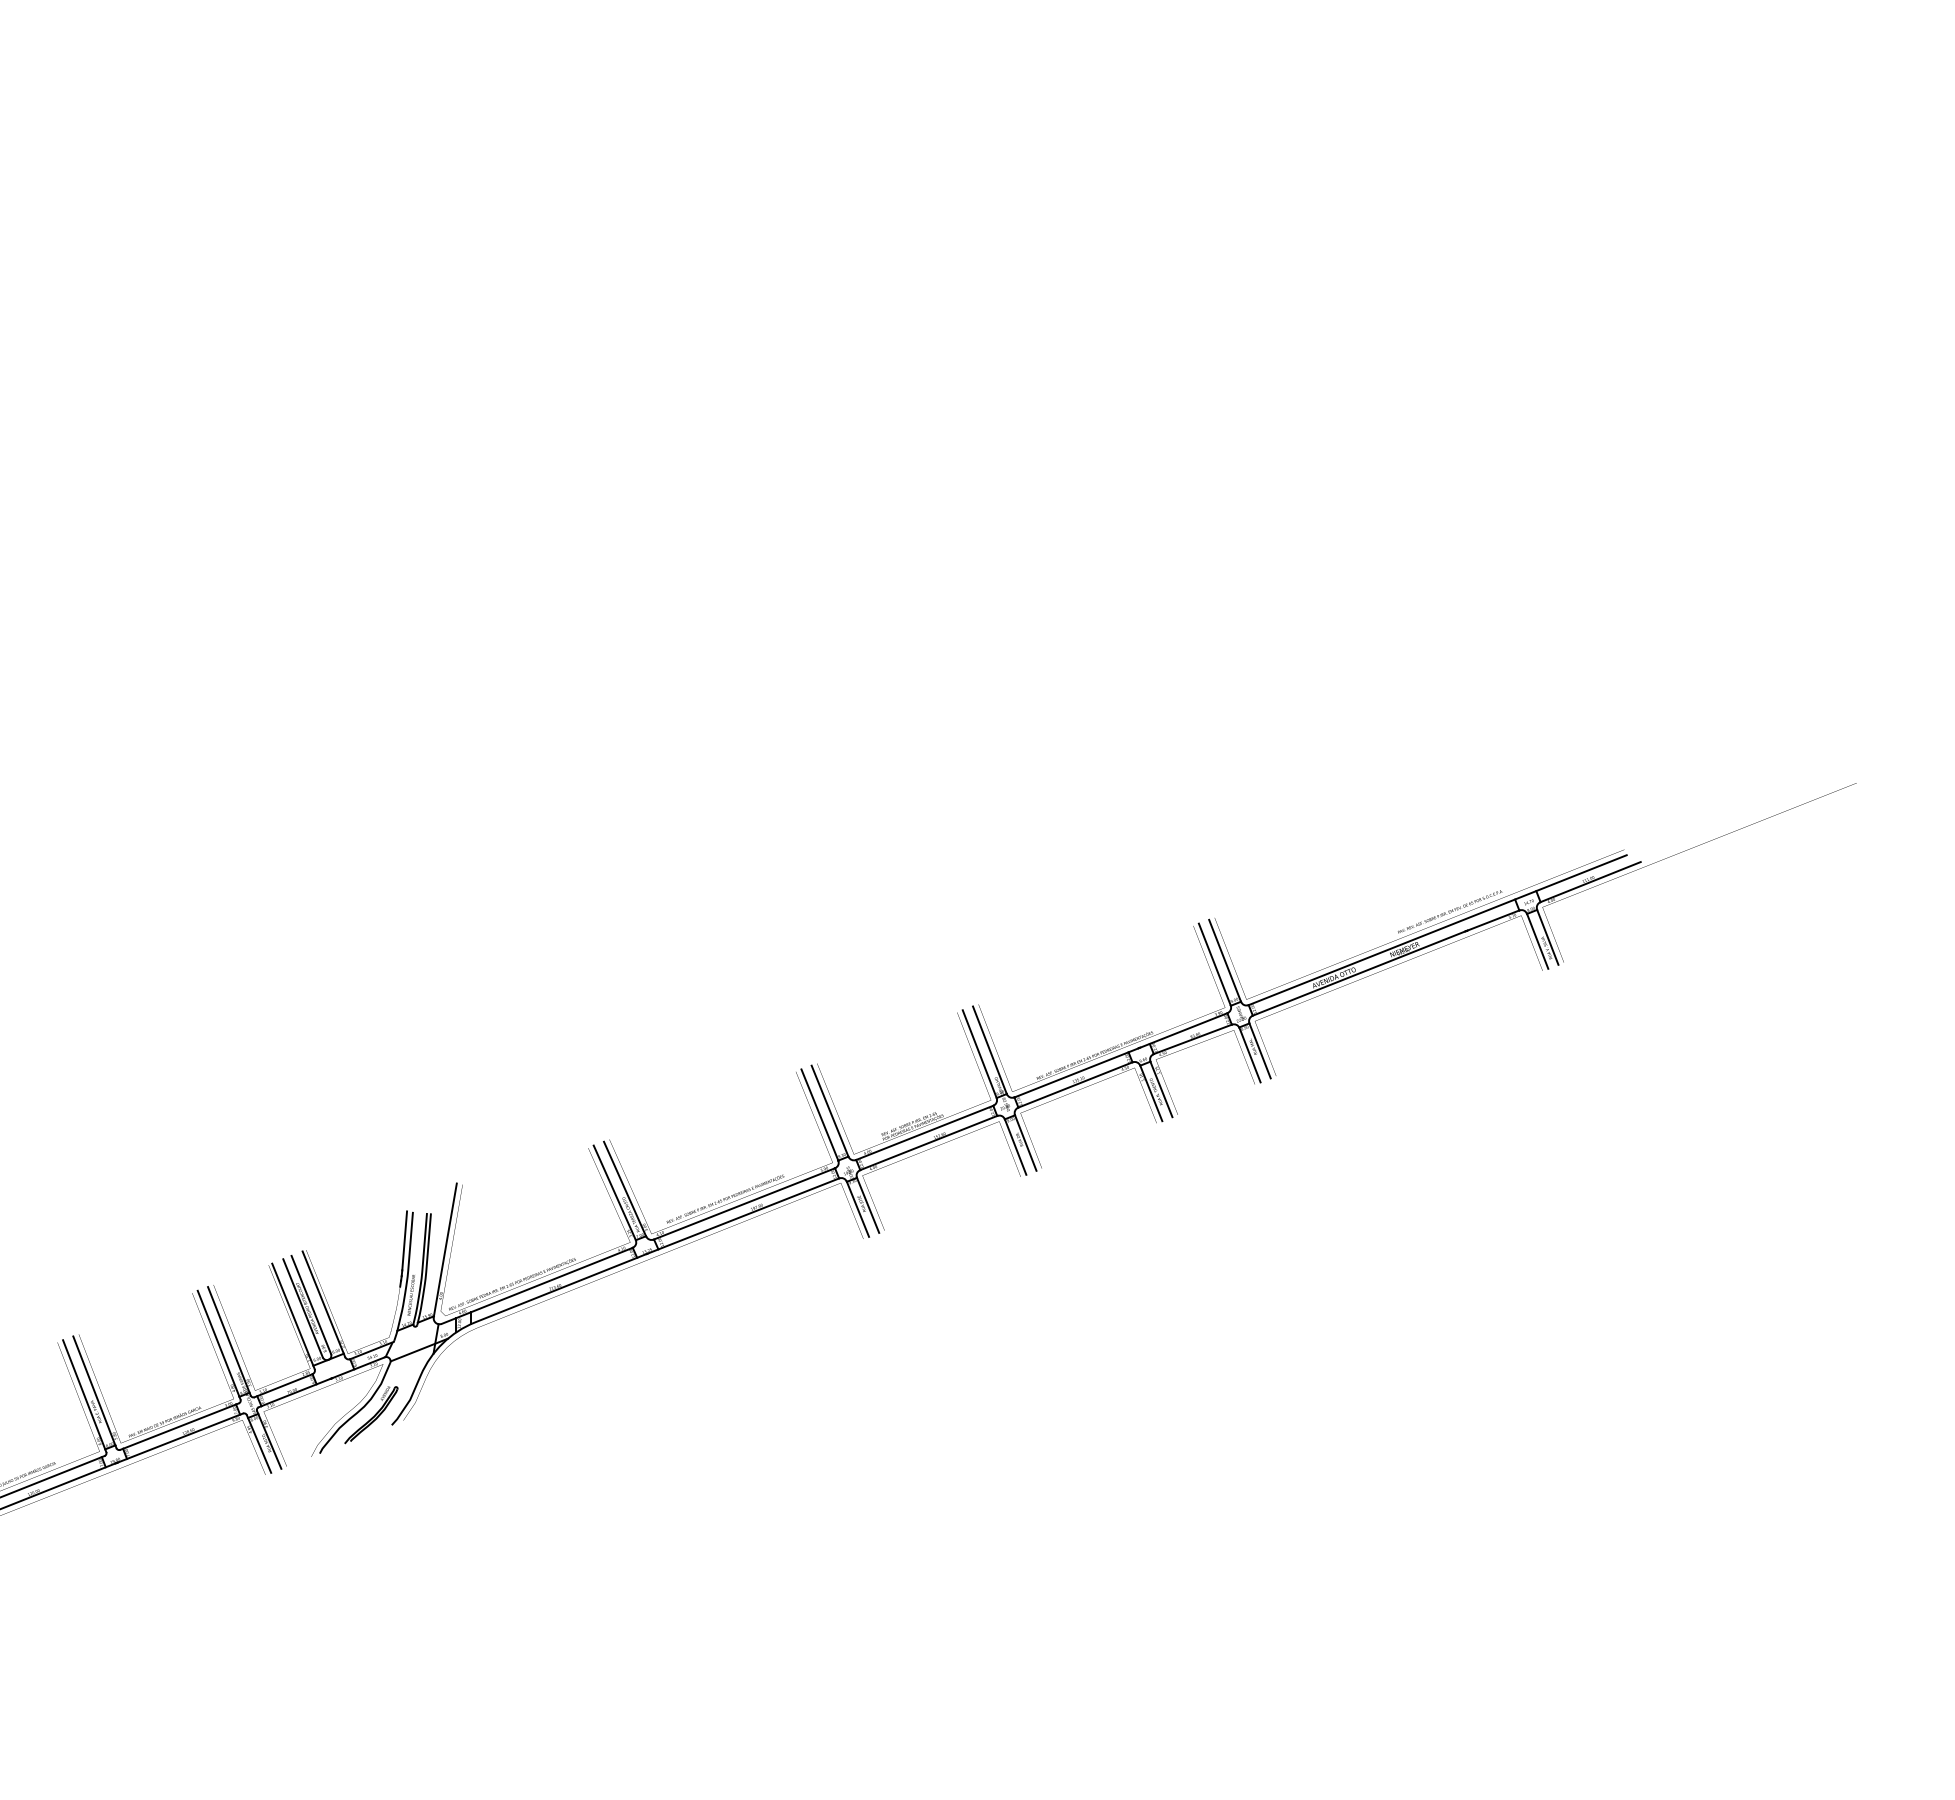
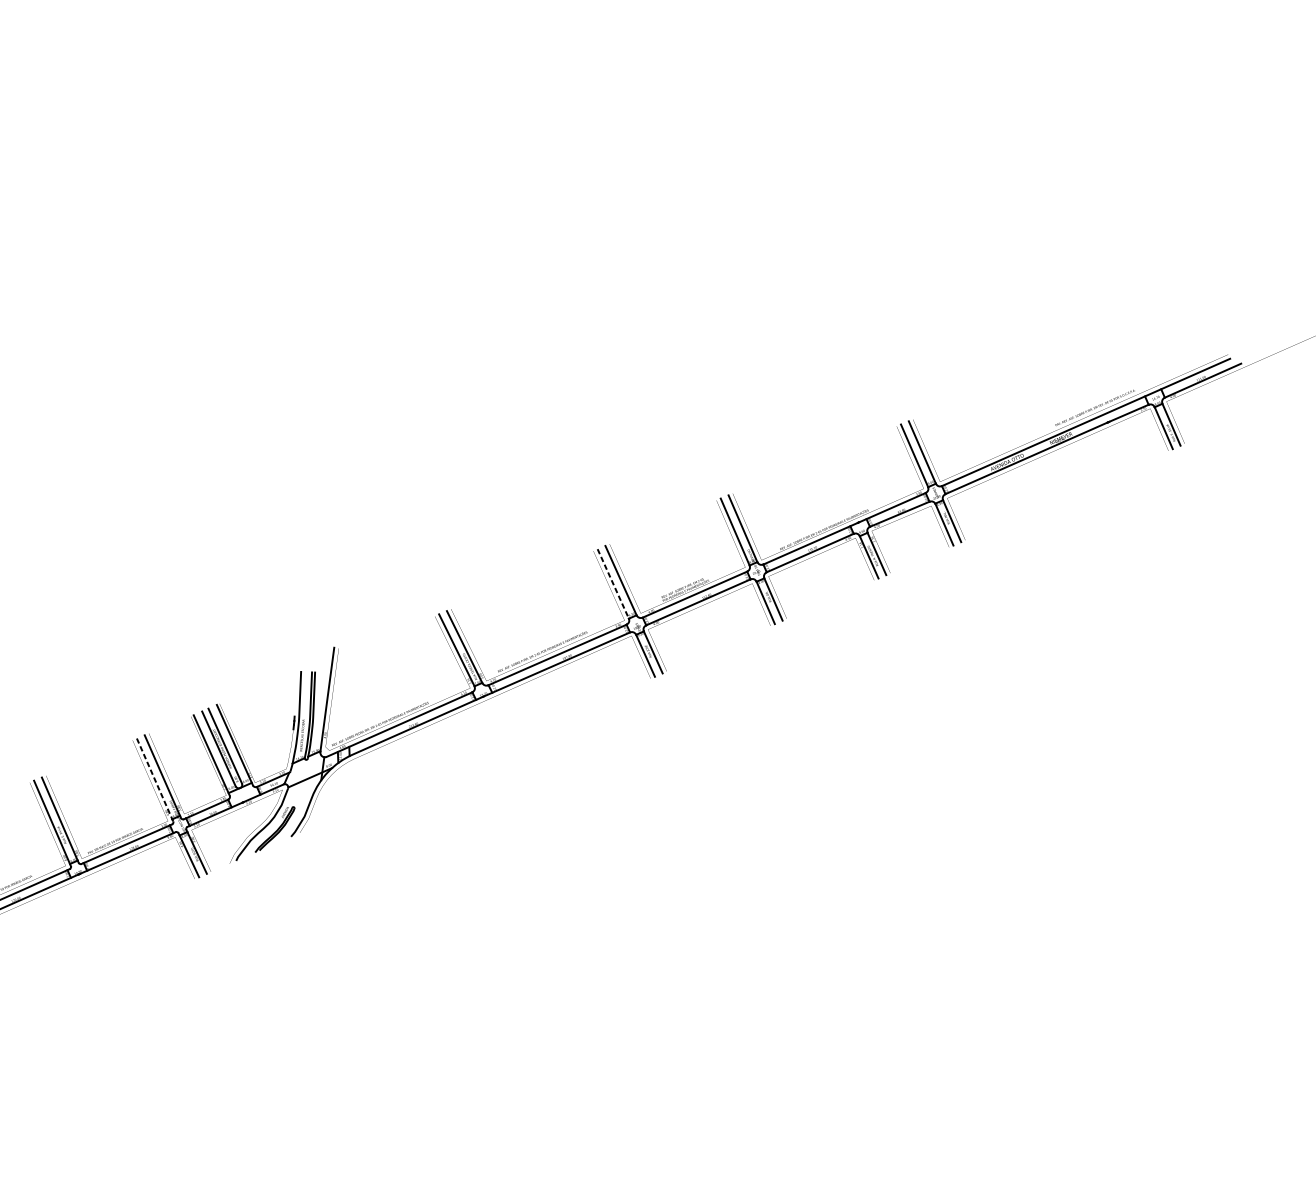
line: (820, 1115) -> (613, 584), solid -> dashed
line: (404, 1240) -> (295, 693), removed
line: (219, 1345) -> (155, 780), solid -> dashed

